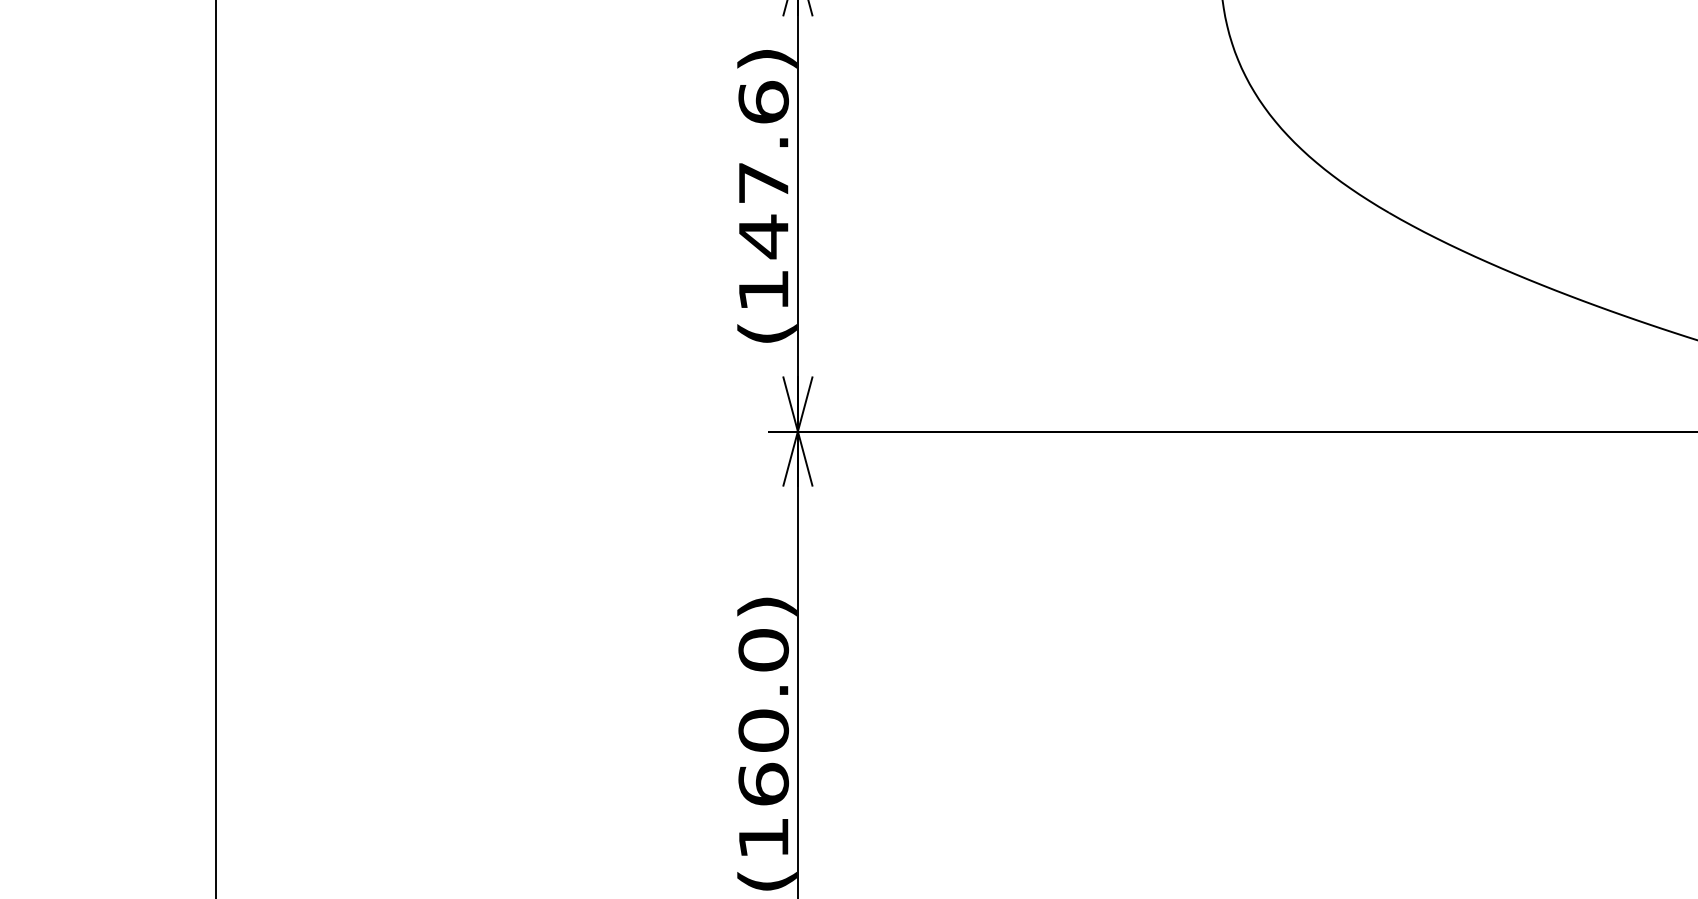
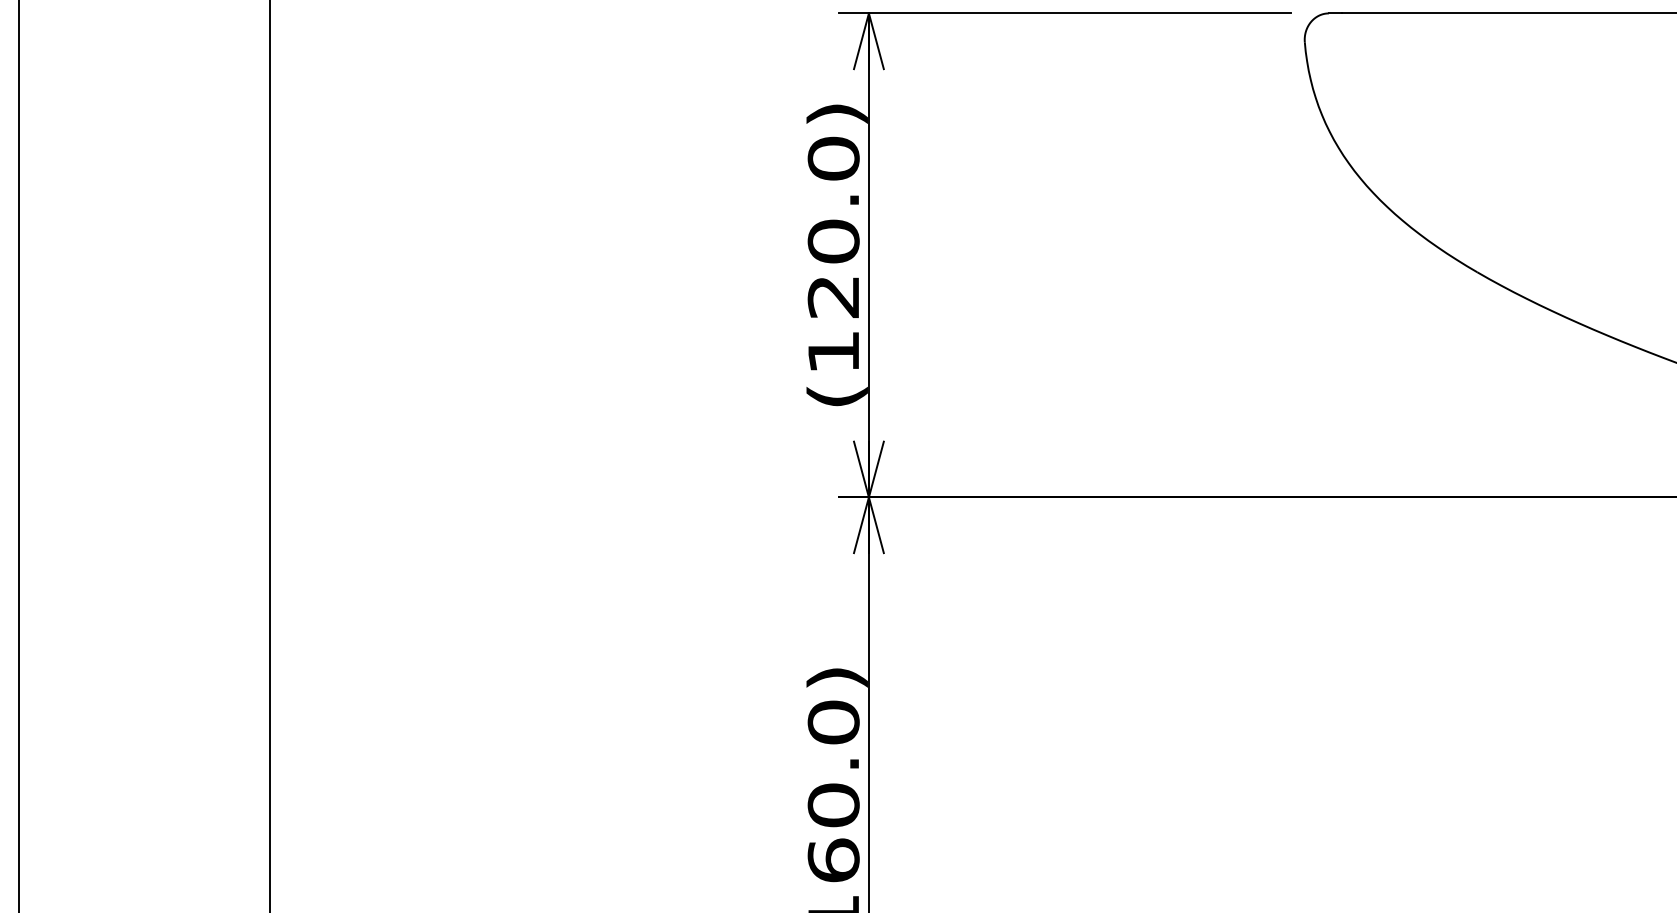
text: (763, 170) -> (833, 228), (147.6) -> (120.0)

